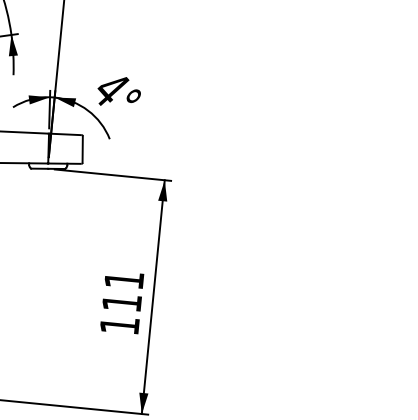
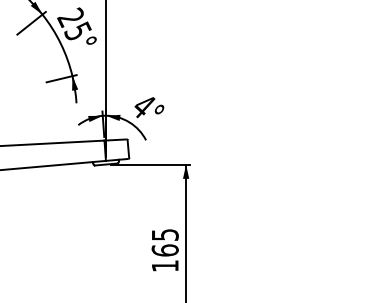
text: (122, 291) -> (164, 242), 111 -> 165

